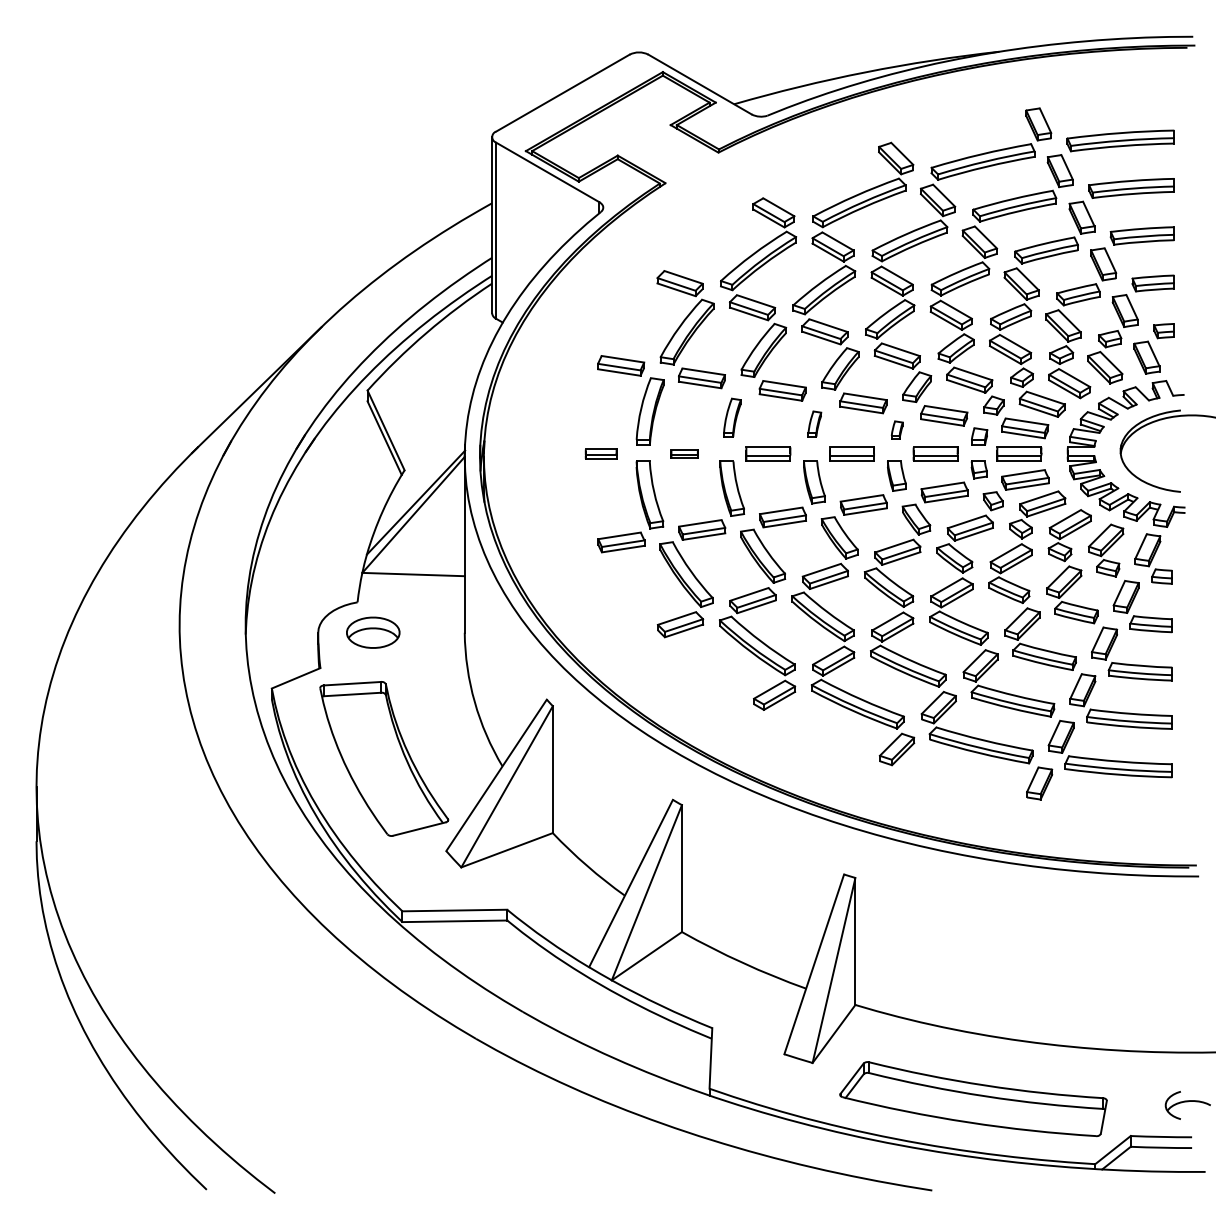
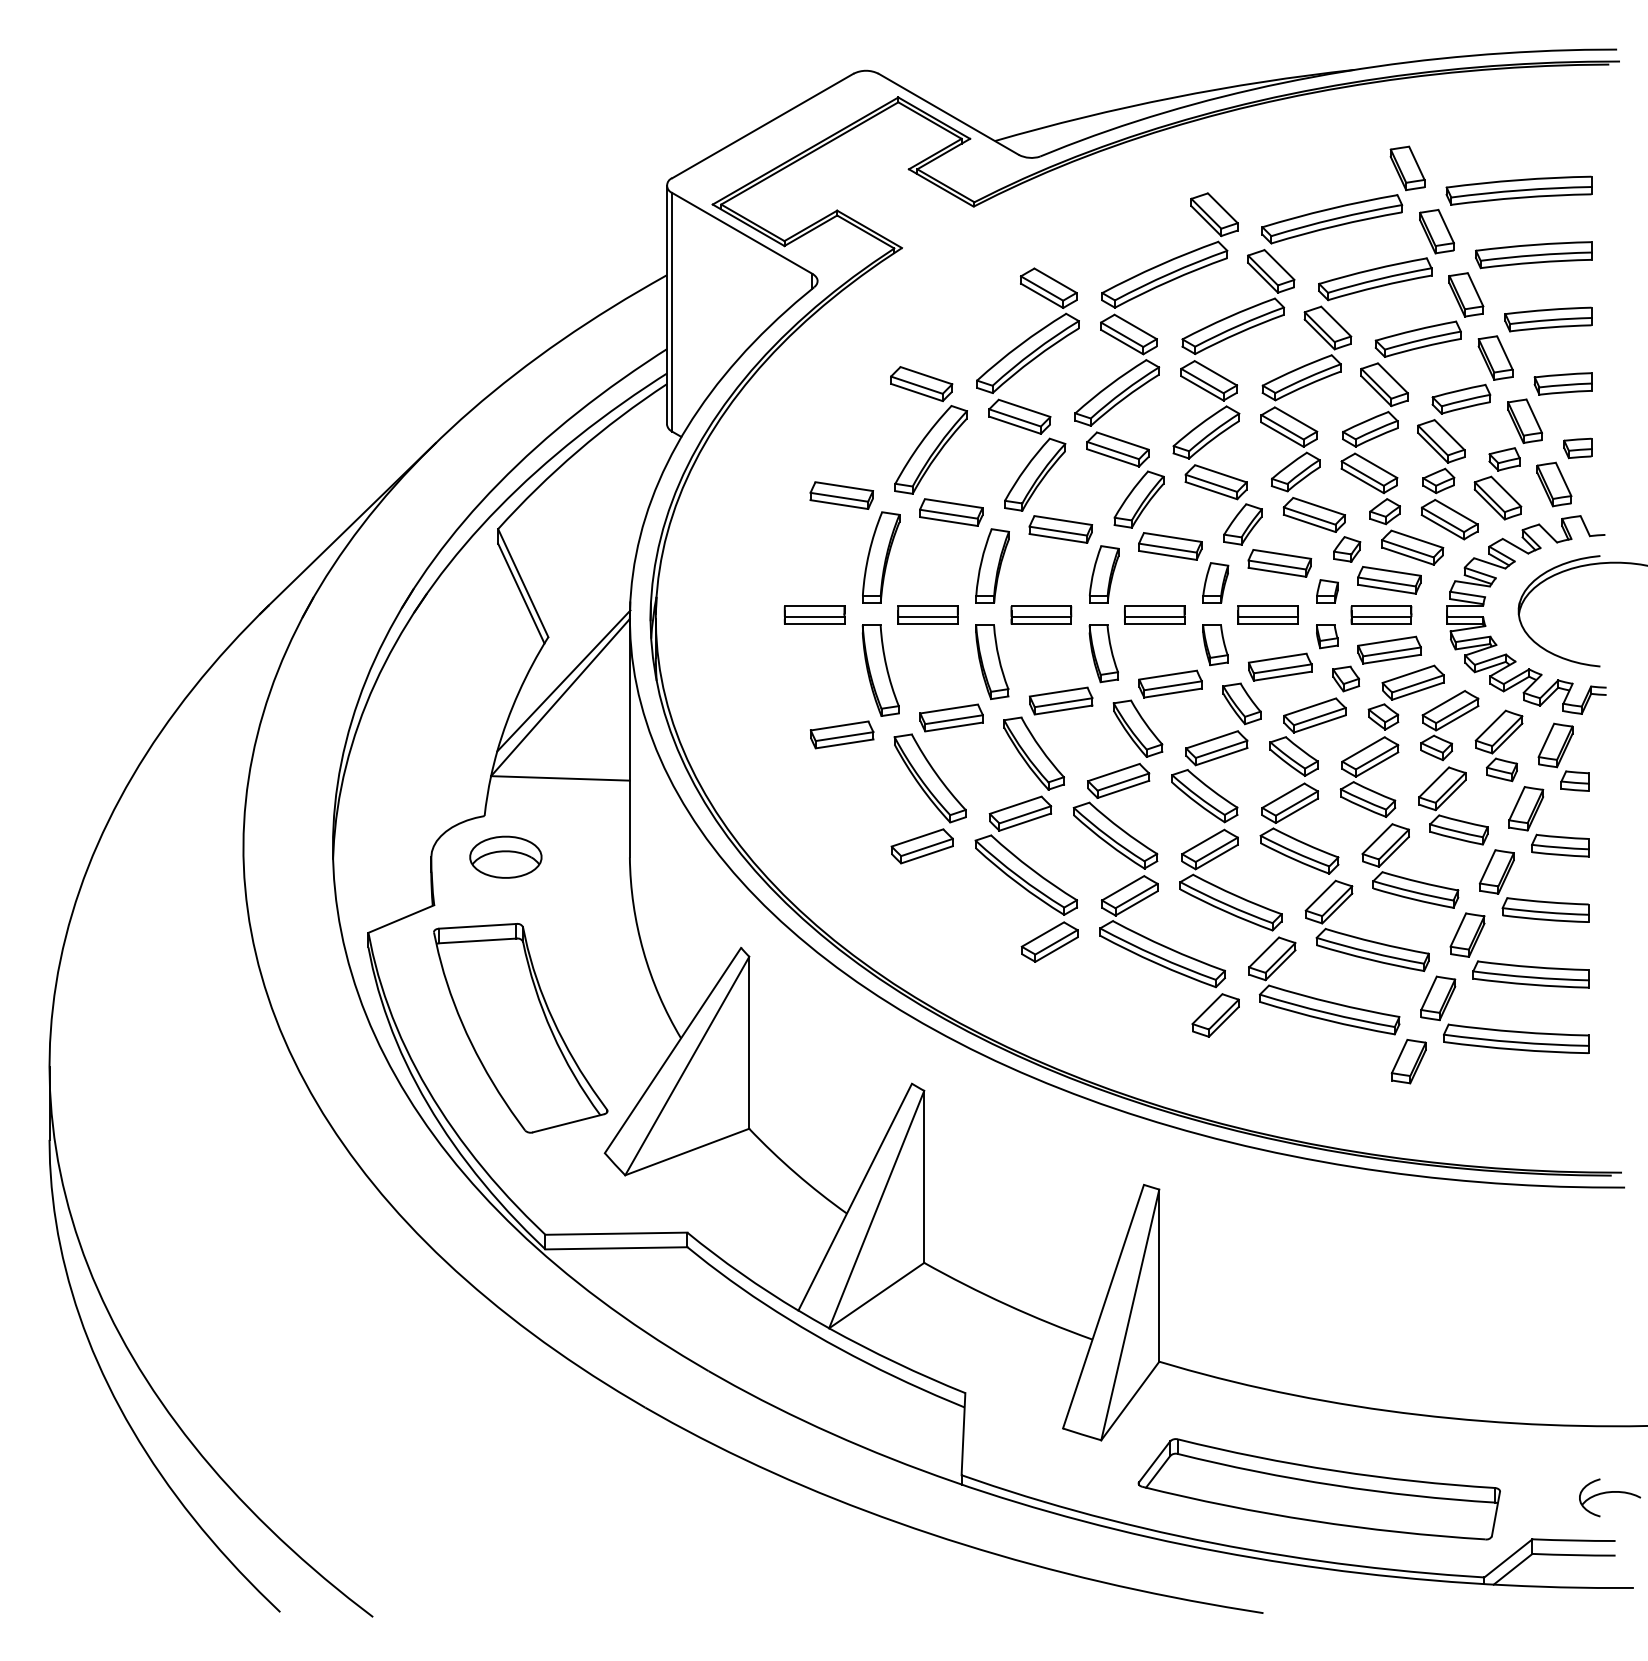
part: (732, 417) -> (992, 565), size x1.43
part: (814, 423) -> (1103, 573), size x1.67
part: (897, 429) -> (1216, 581), size x1.67
part: (601, 453) -> (815, 614), size x1.43
part: (684, 453) -> (927, 614), size x1.67

